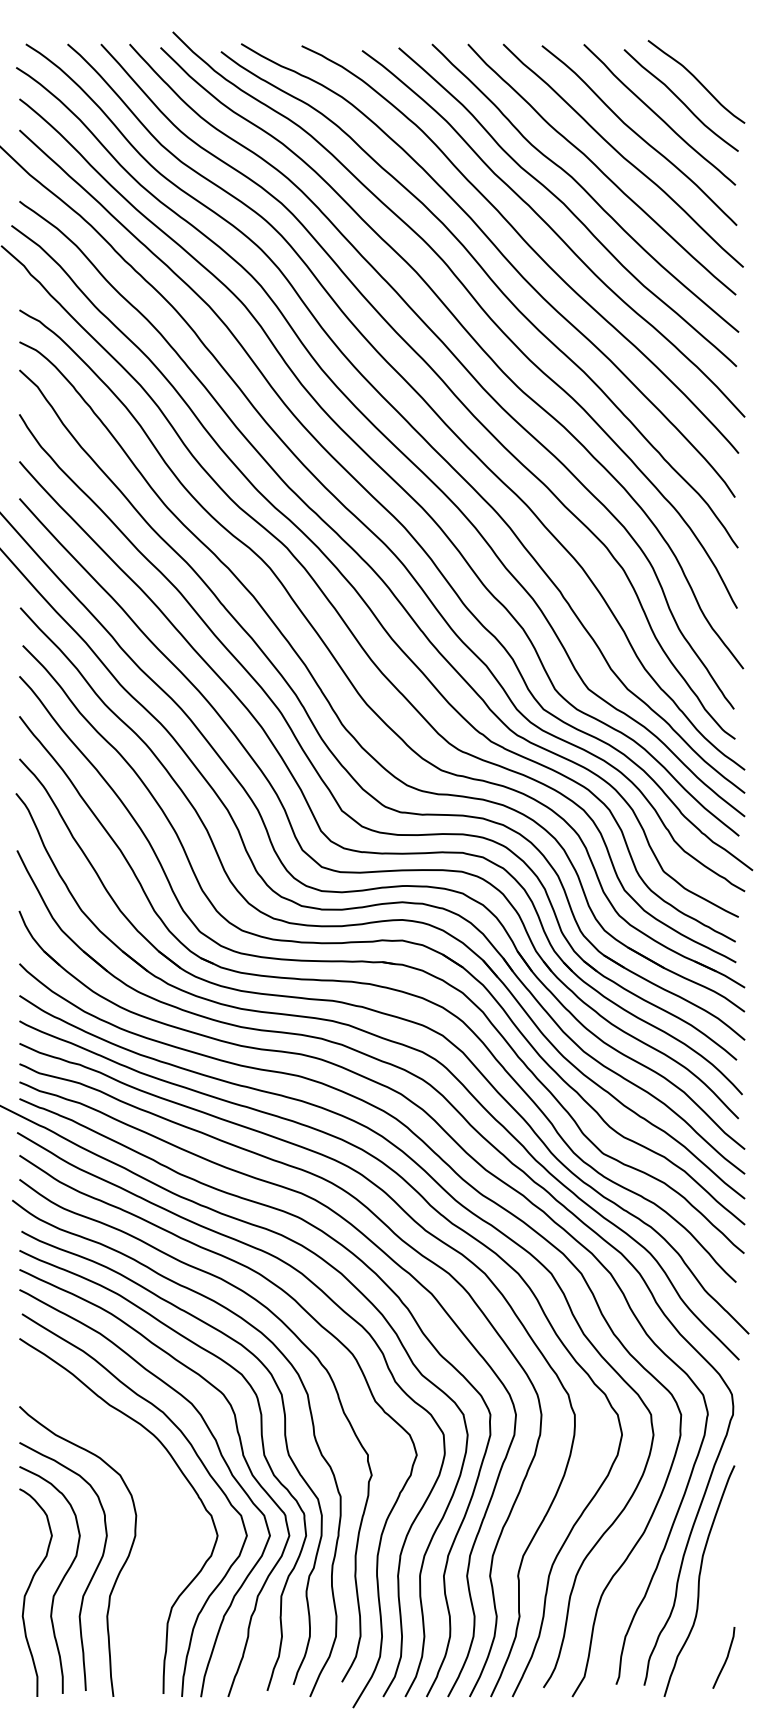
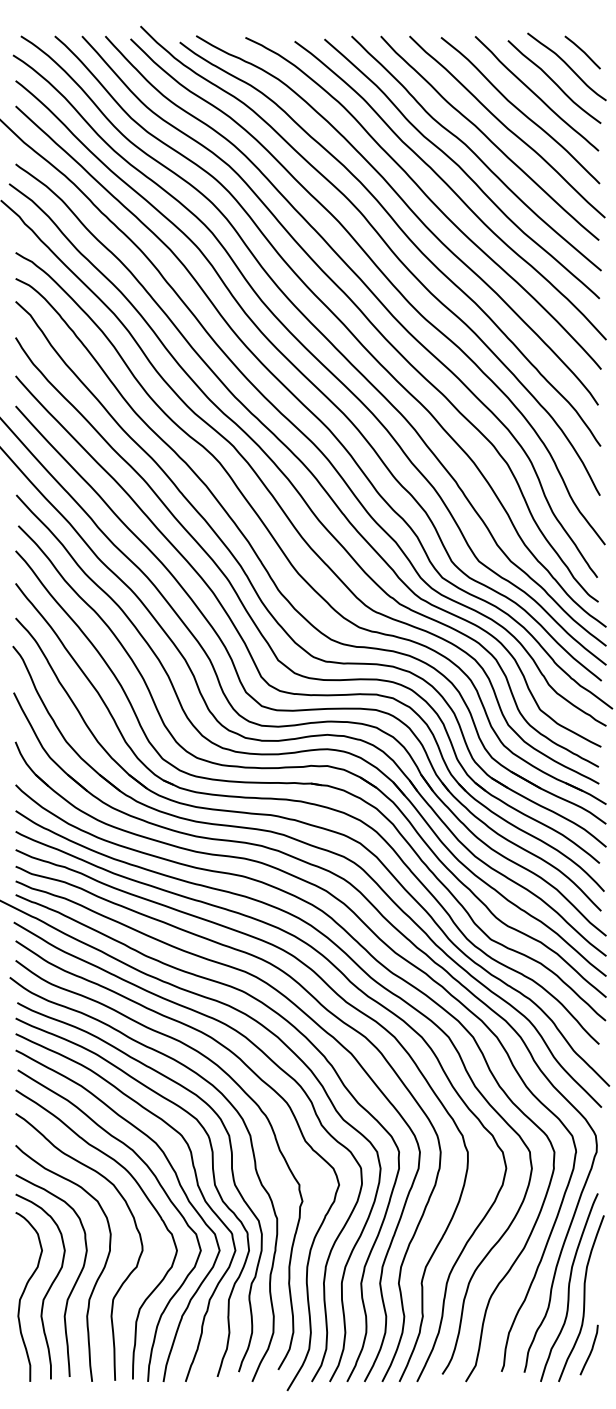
line: (715, 63) -> (582, 51), added
curve: (149, 1576) -> (121, 1283), added
curve: (717, 1594) -> (584, 1298), added

